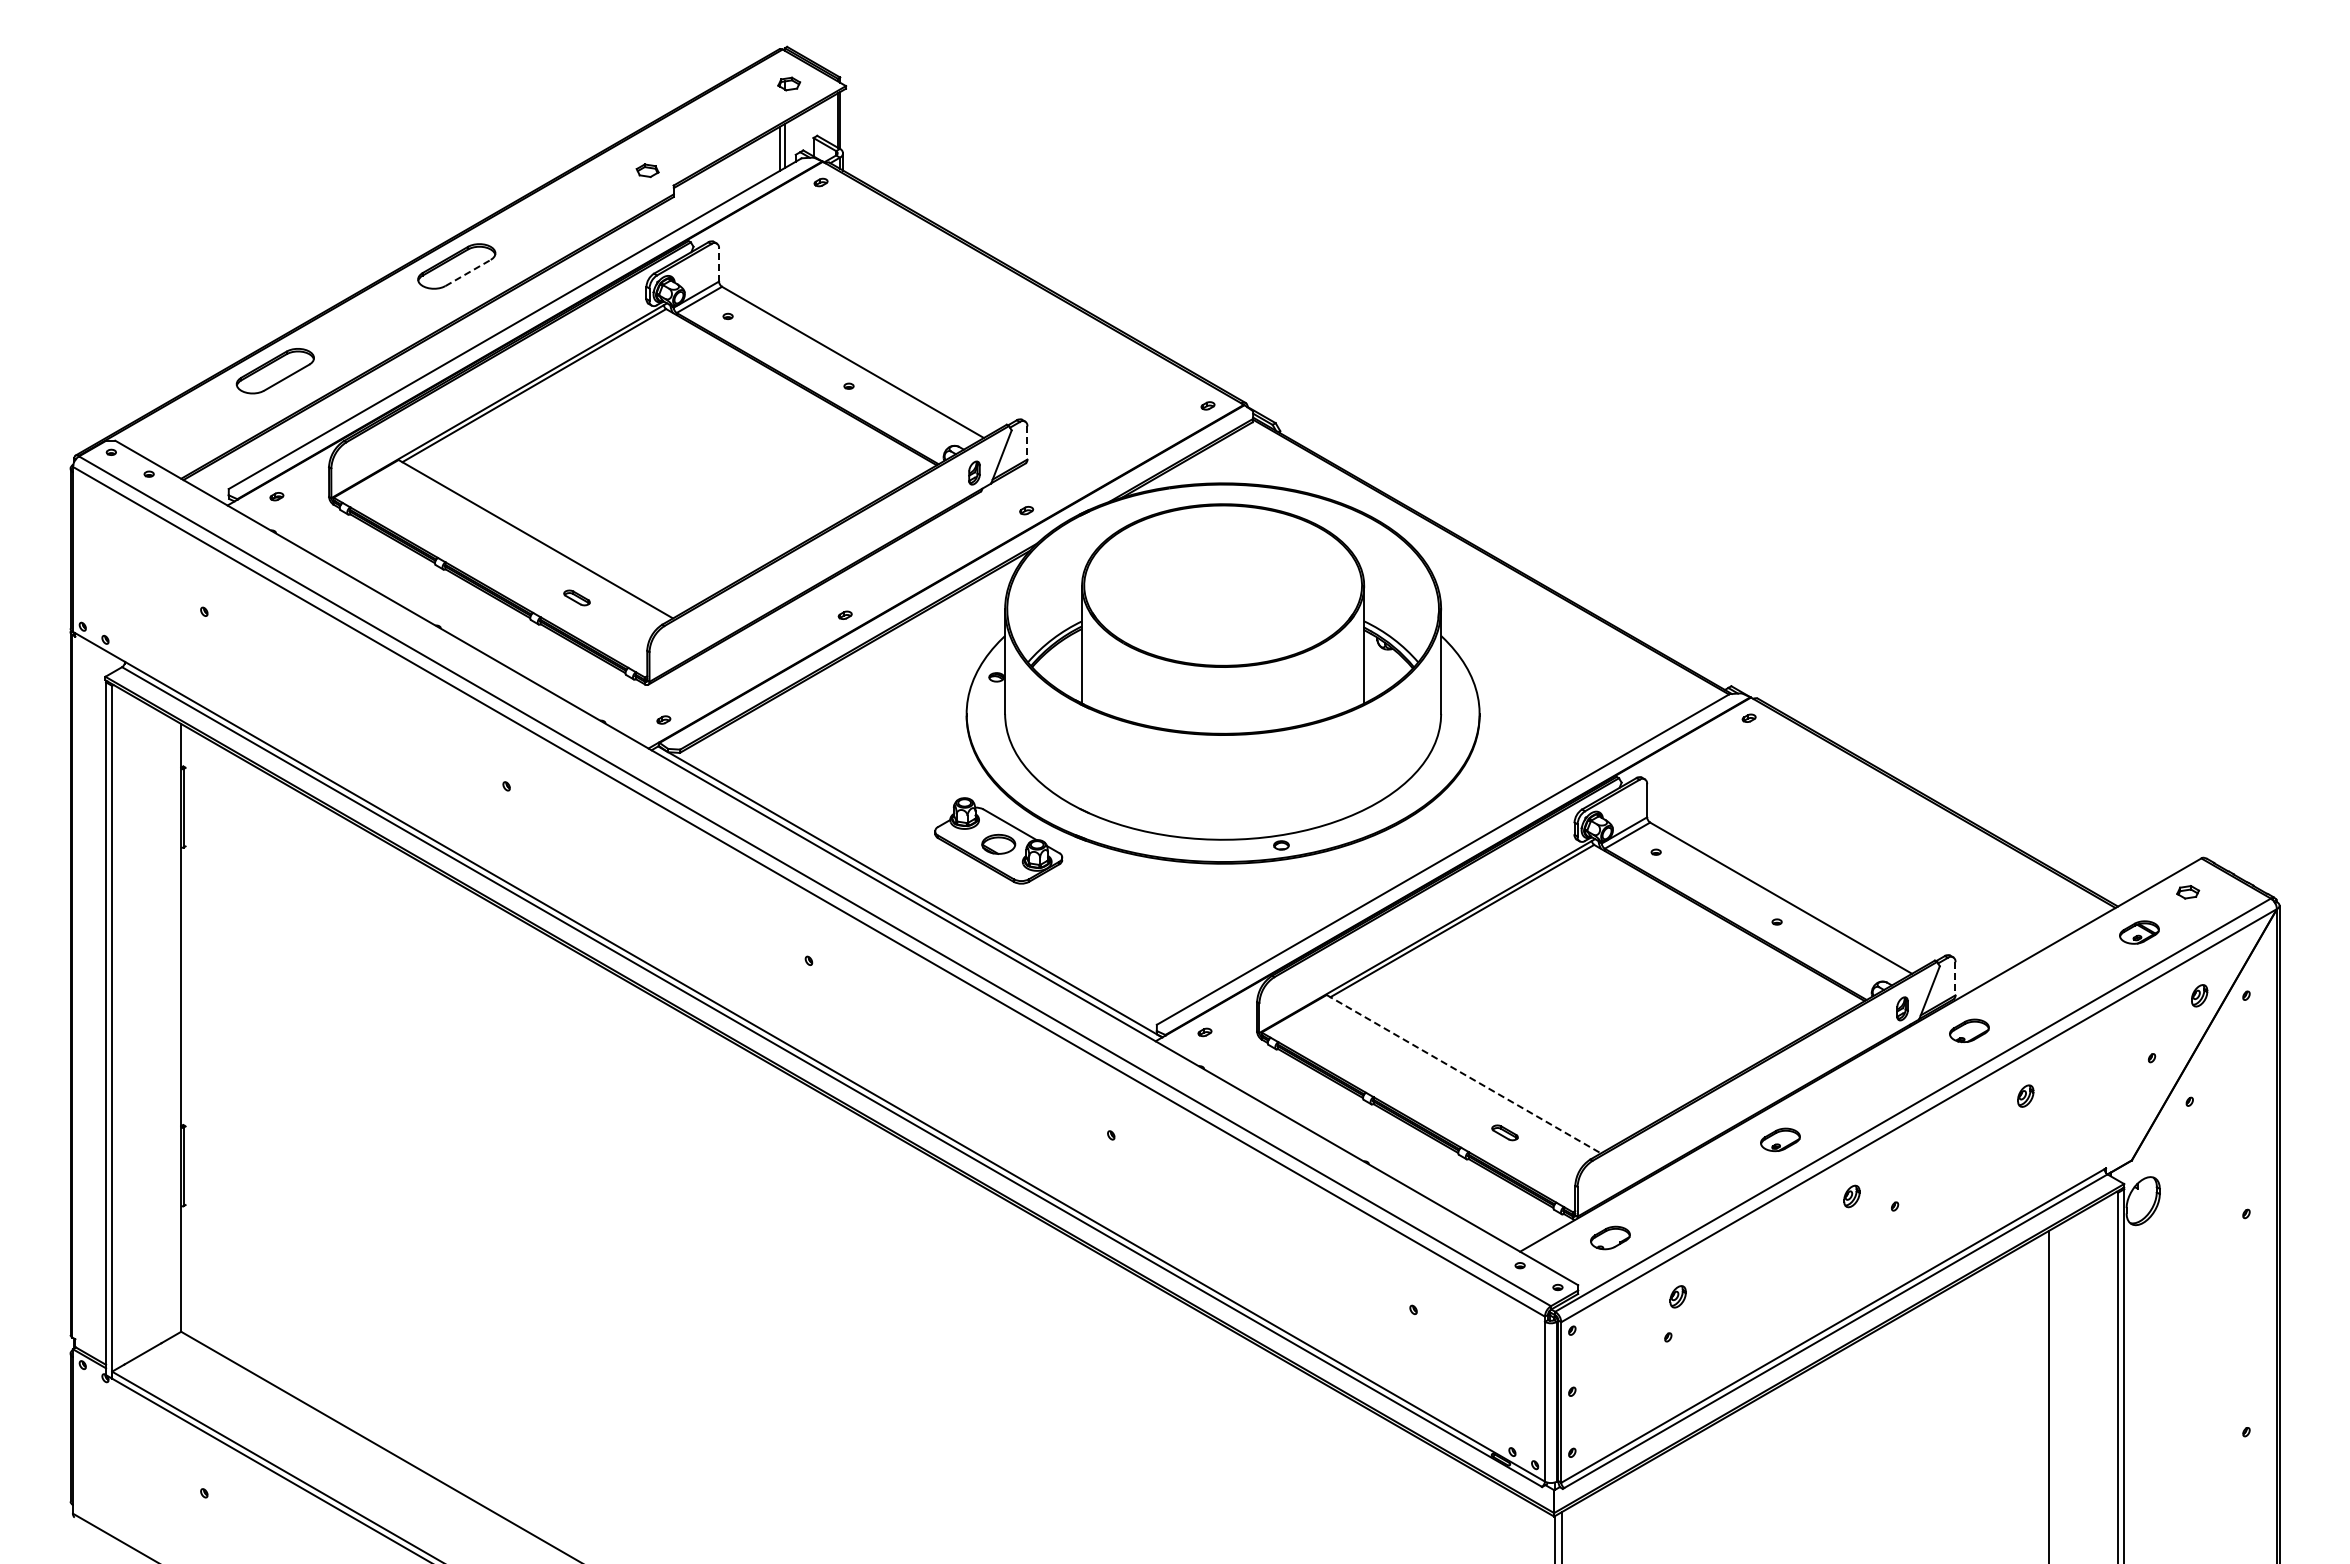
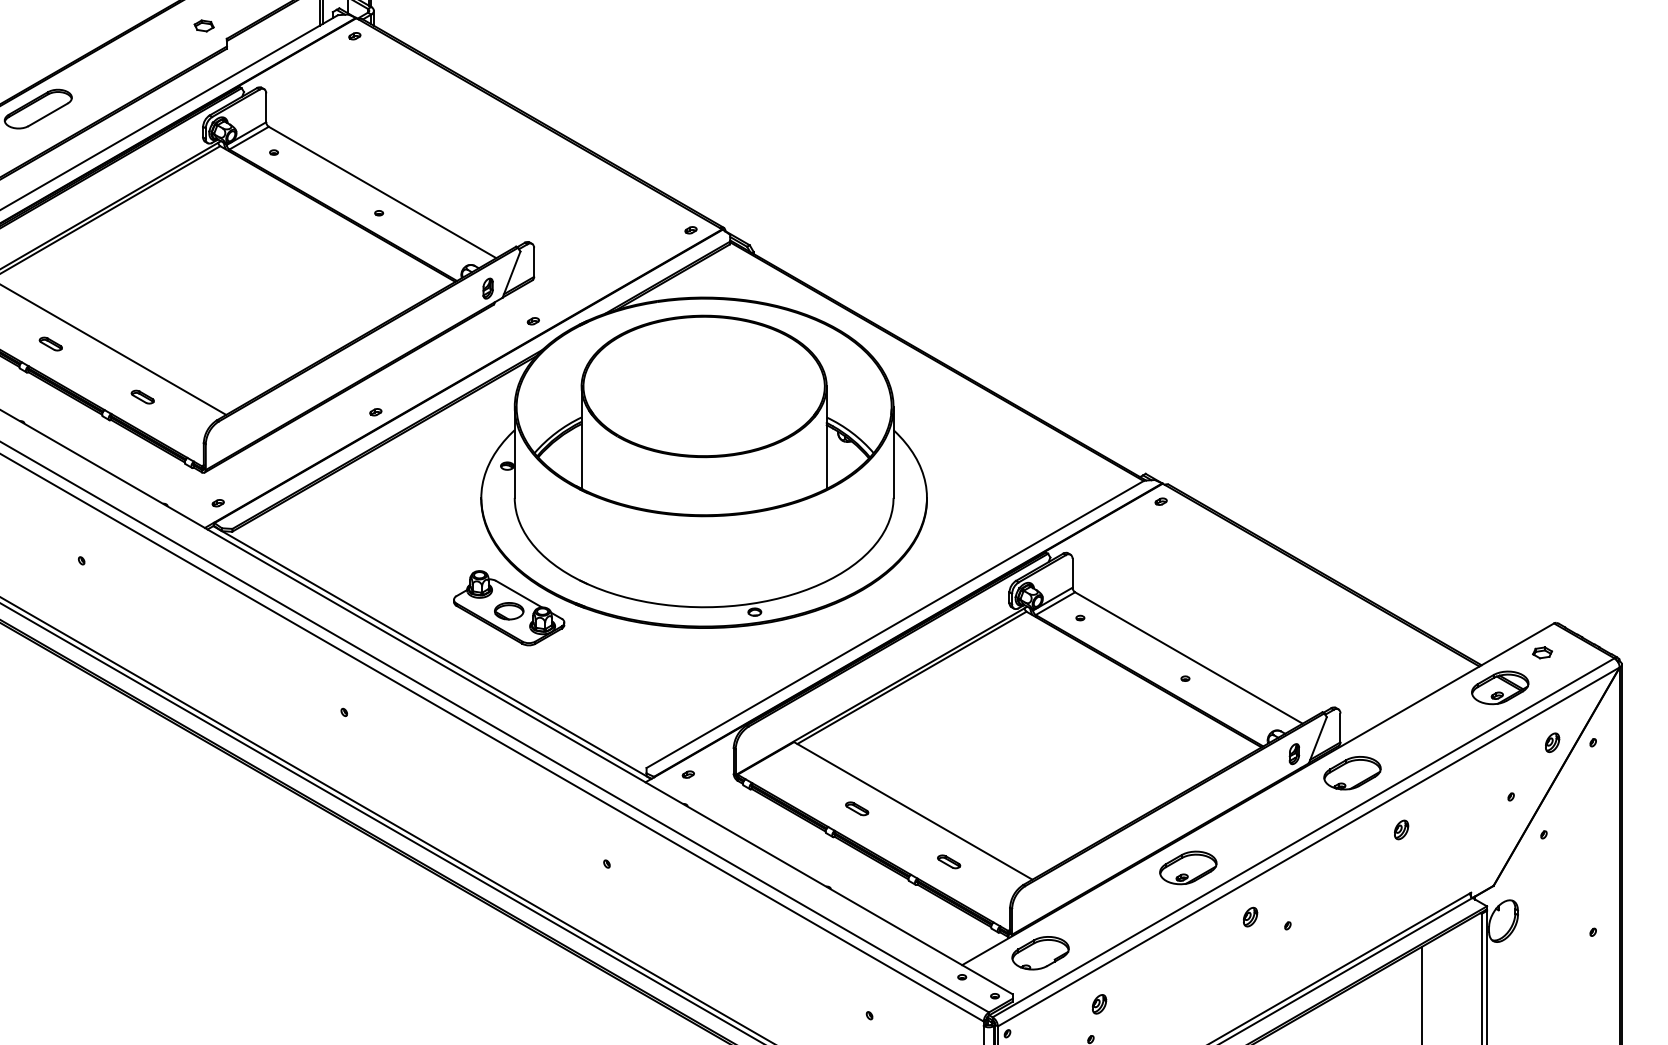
line: (719, 264) -> (266, 107), dashed -> solid
line: (468, 272) -> (48, 114), dashed -> solid
line: (1027, 443) -> (534, 262), dashed -> solid
part: (470, 536) -> (50, 343), added
part: (2139, 932) -> (1500, 687), size x1.67
line: (1955, 978) -> (1340, 727), dashed -> solid
part: (1969, 1030) -> (1352, 772), size x1.67
part: (1398, 1071) -> (856, 808), added
line: (1464, 1074) -> (913, 811), dashed -> solid
part: (1780, 1139) -> (1188, 867), size x1.67
part: (1610, 1237) -> (1040, 952), size x1.67

